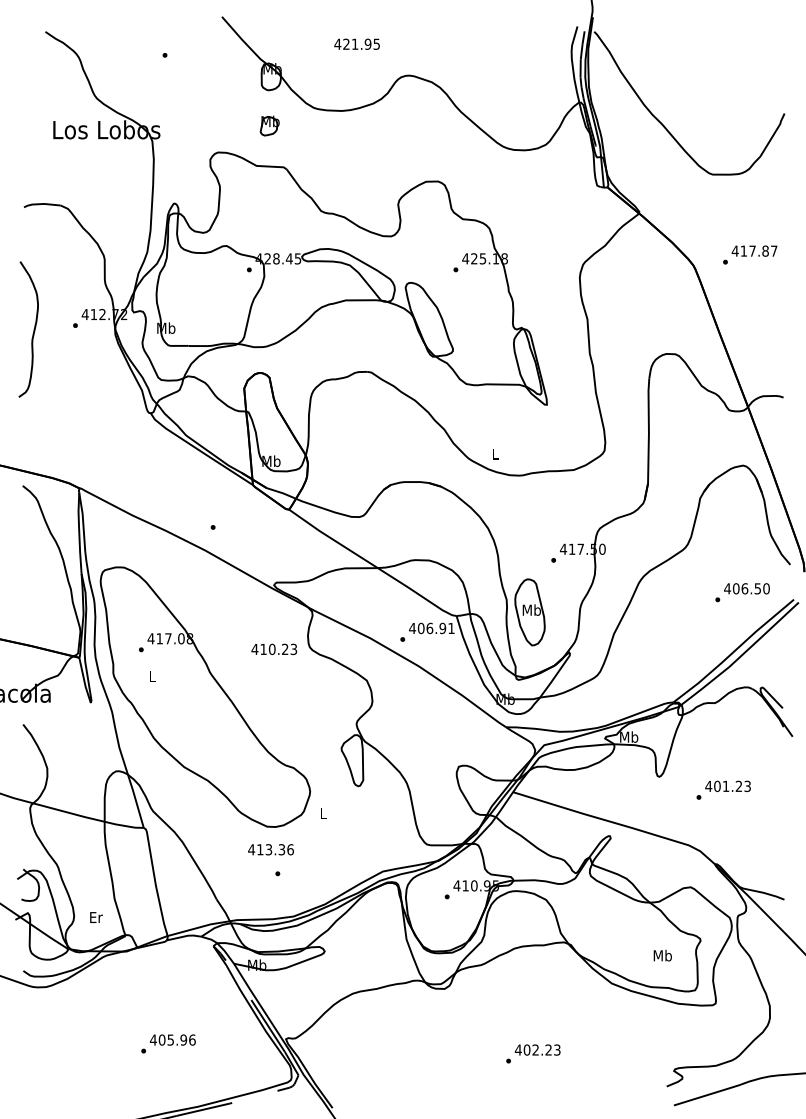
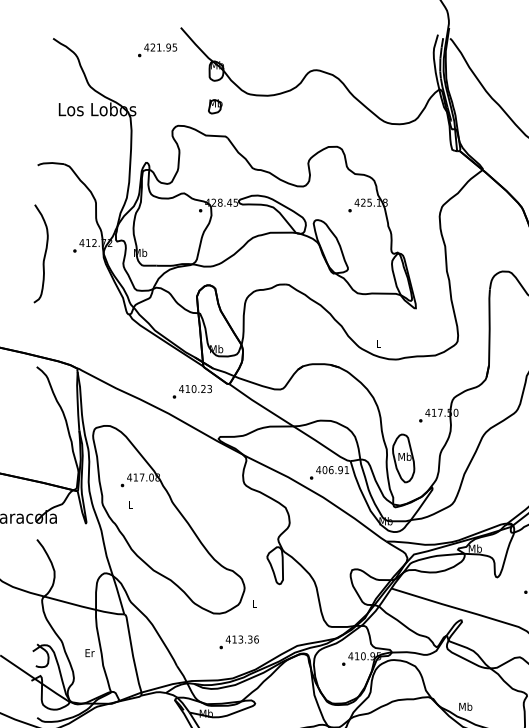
text: (356, 43) -> (160, 46), moved
text: (274, 649) -> (195, 389), moved
text: (270, 849) -> (241, 639), moved
text: (96, 917) -> (90, 653), moved
text: (662, 955) -> (465, 706), moved

